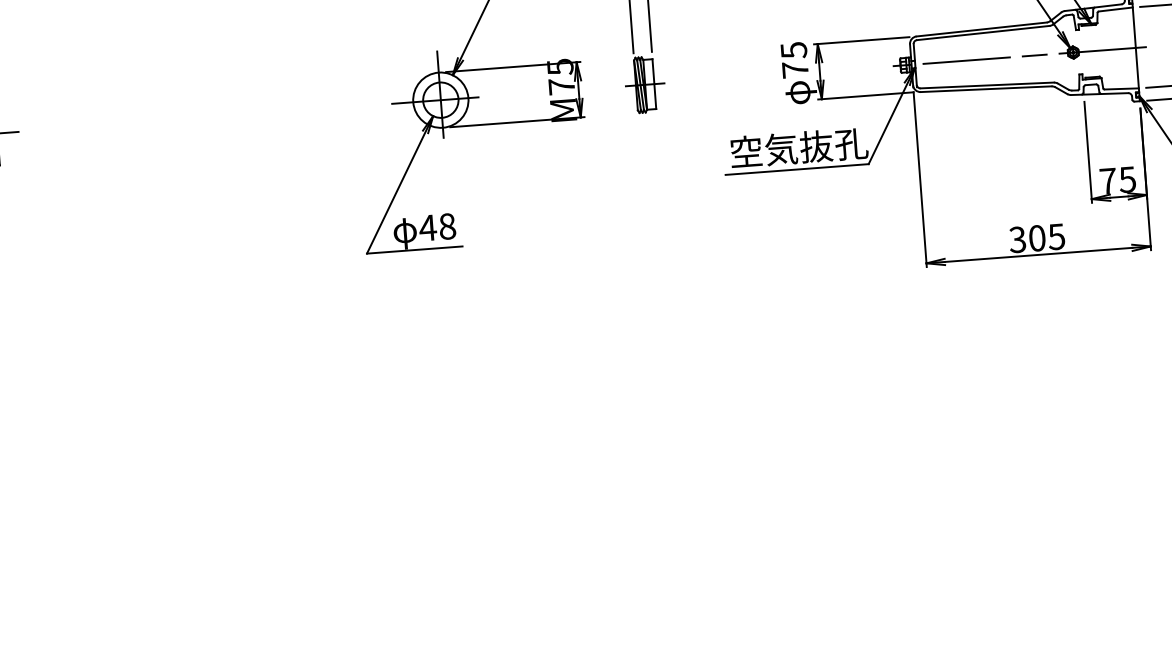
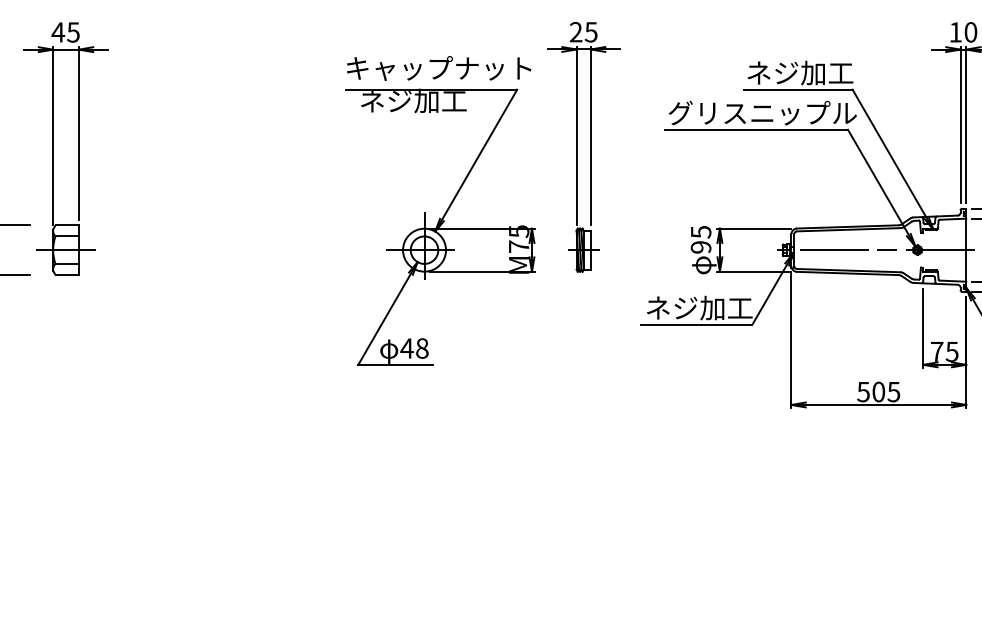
text: (794, 70) -> (700, 247), 75 -> 95
text: (799, 147) -> (699, 307), 空気抜孔 -> ネジ加工
text: (1017, 239) -> (863, 391), 305 -> 505

